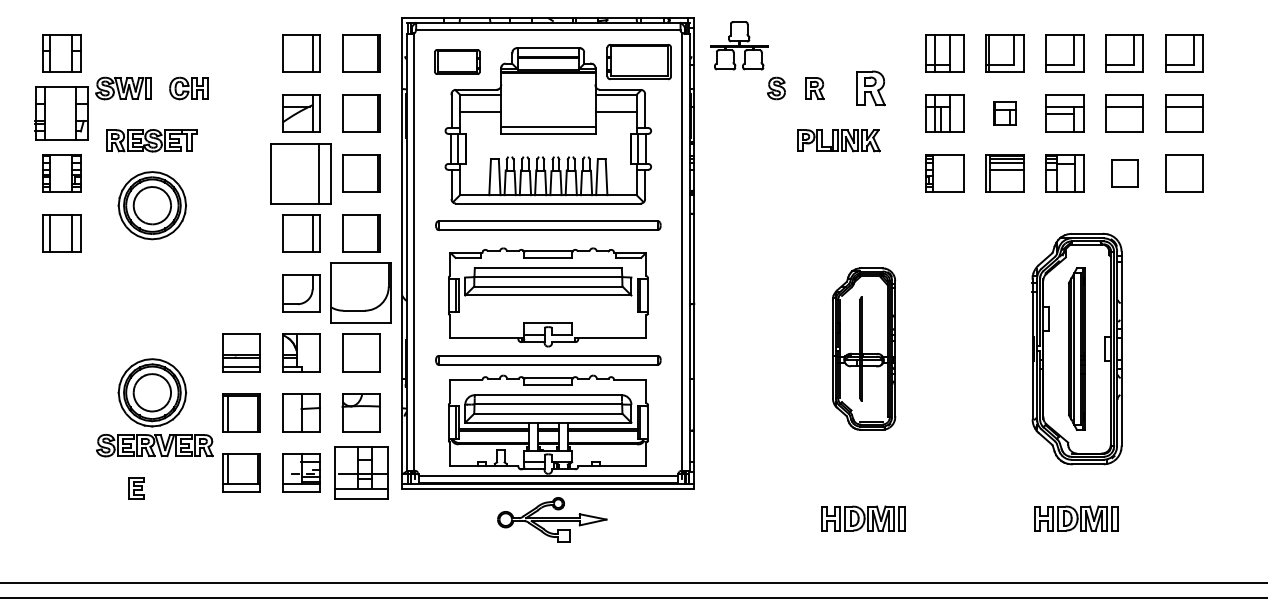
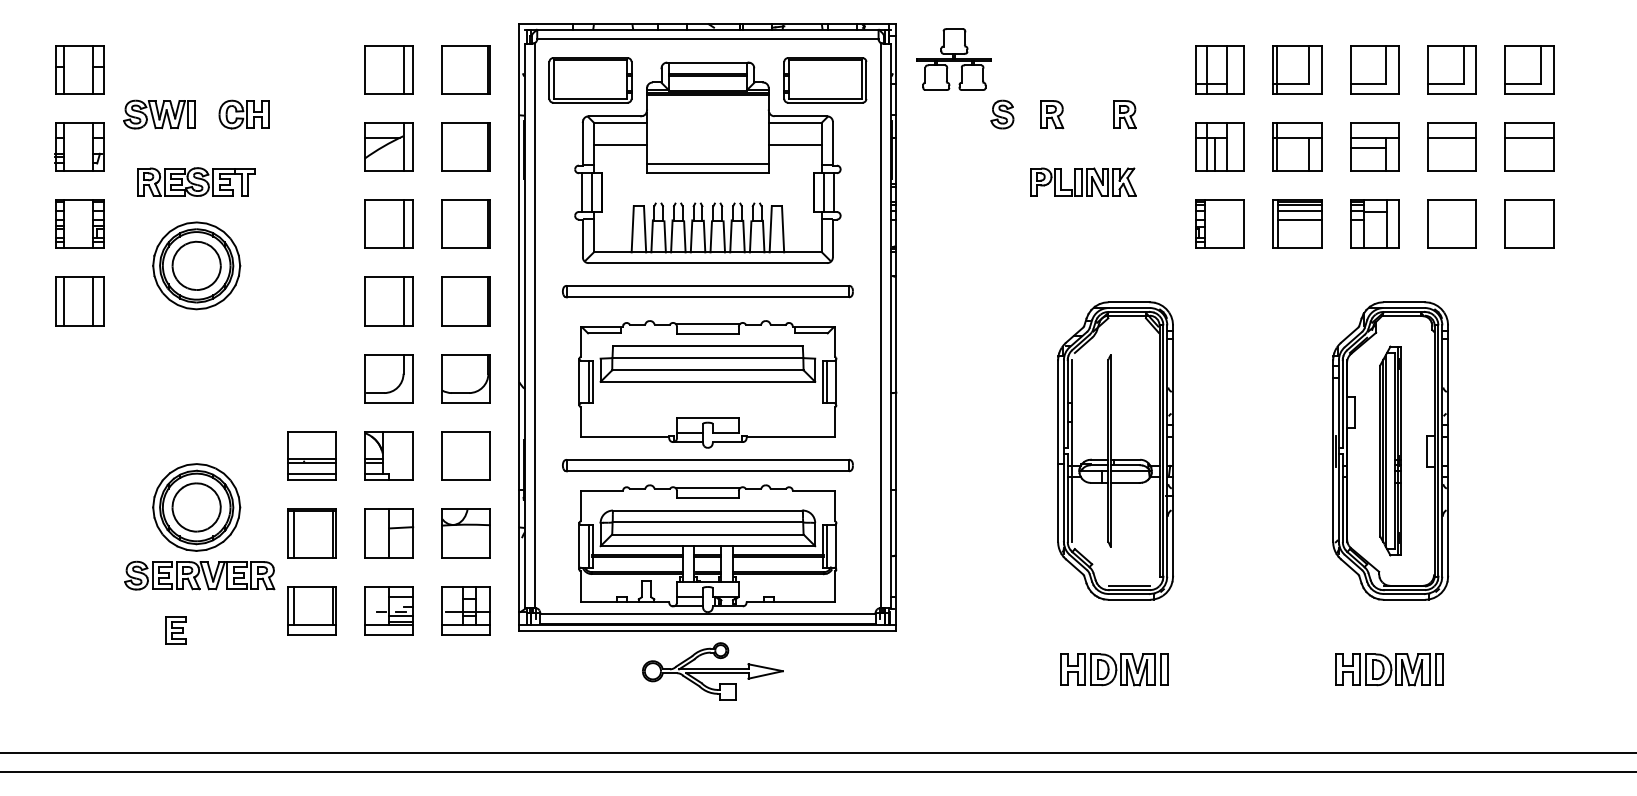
part: (457, 62) -> (590, 80), size x1.43
part: (870, 88) -> (1124, 114), size x0.62
part: (61, 113) -> (79, 146), size x0.71
part: (1004, 113) -> (1297, 146), size x1.67
part: (300, 172) -> (388, 223), size x0.62
part: (1124, 172) -> (1451, 223), size x1.43
part: (360, 292) -> (465, 378), size x0.62
part: (864, 348) -> (1115, 450), size x1.43
part: (360, 472) -> (465, 610), size x0.71

